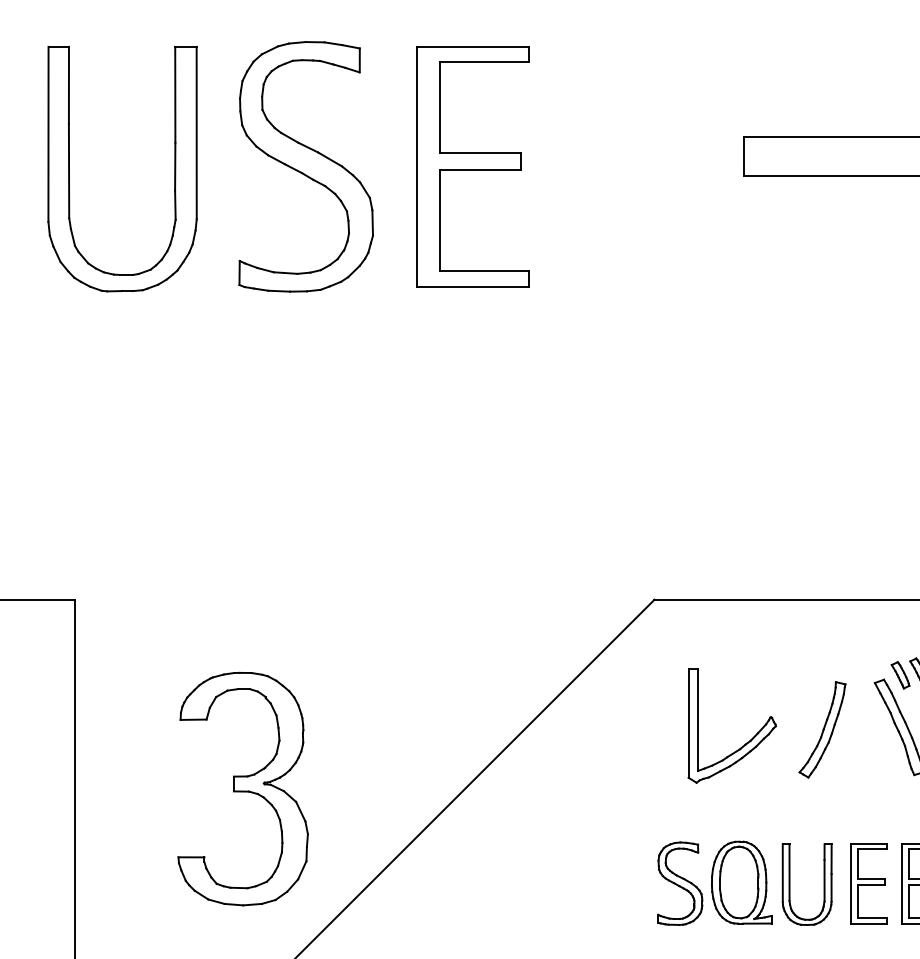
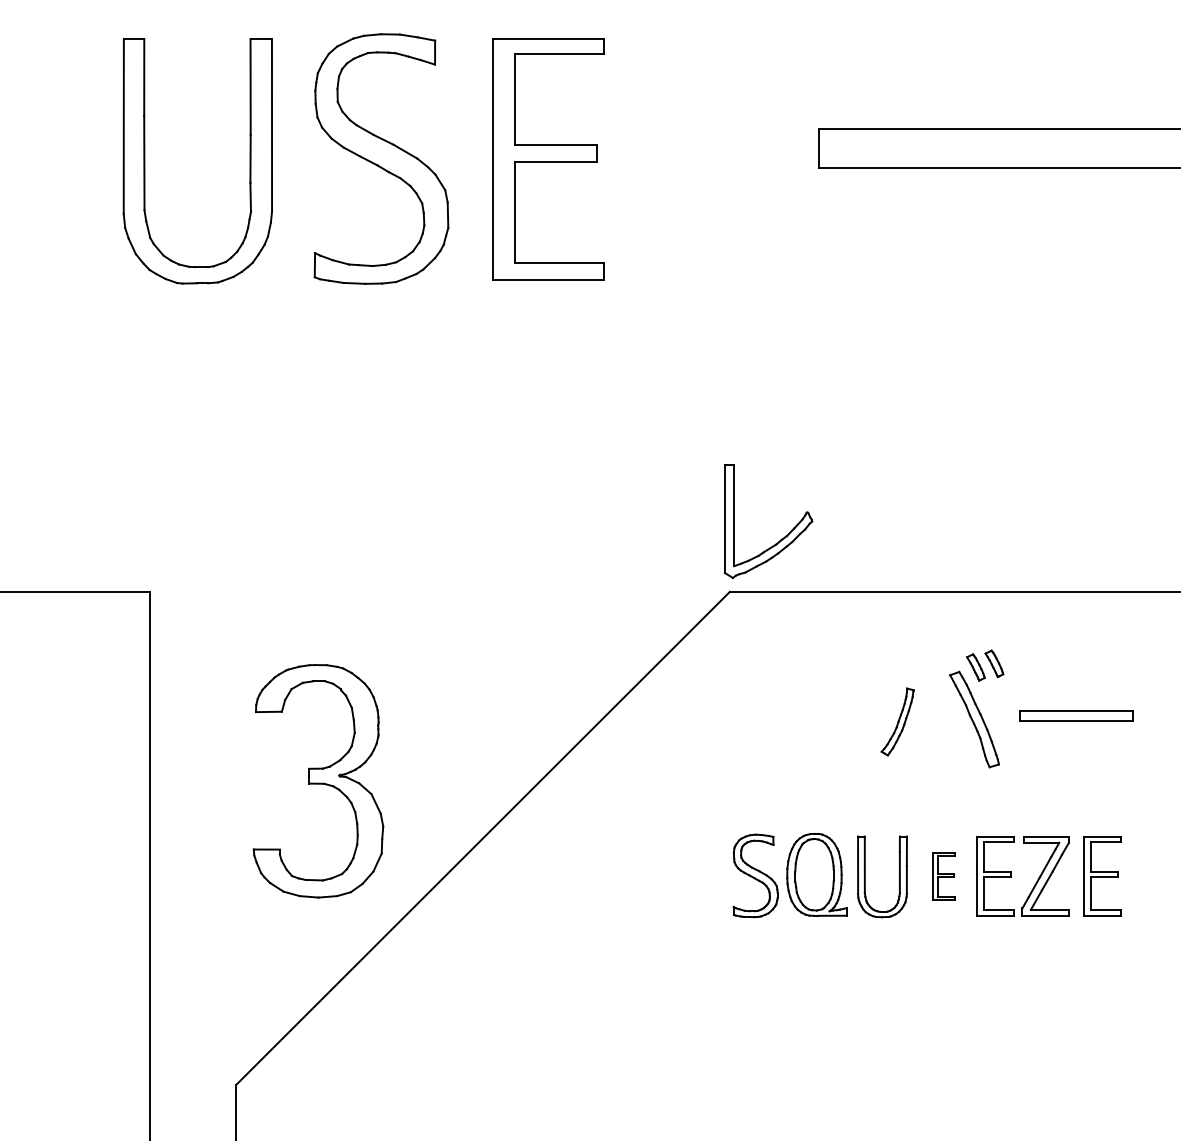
part: (822, 729) -> (897, 721), size x0.7
part: (745, 743) -> (781, 538), moved
part: (869, 884) -> (944, 876), size x0.6

